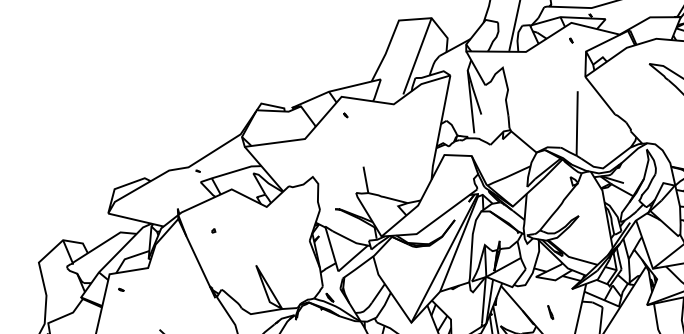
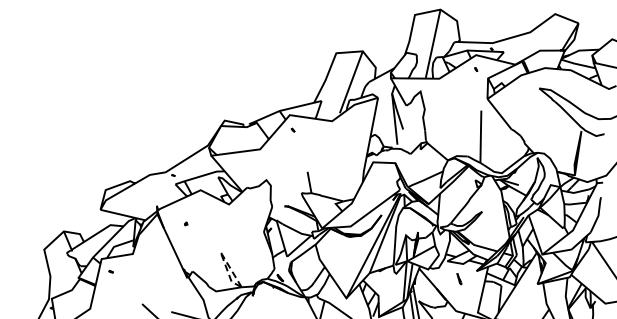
line: (256, 266) -> (220, 252), solid -> dashed
part: (550, 313) -> (459, 279), moved

